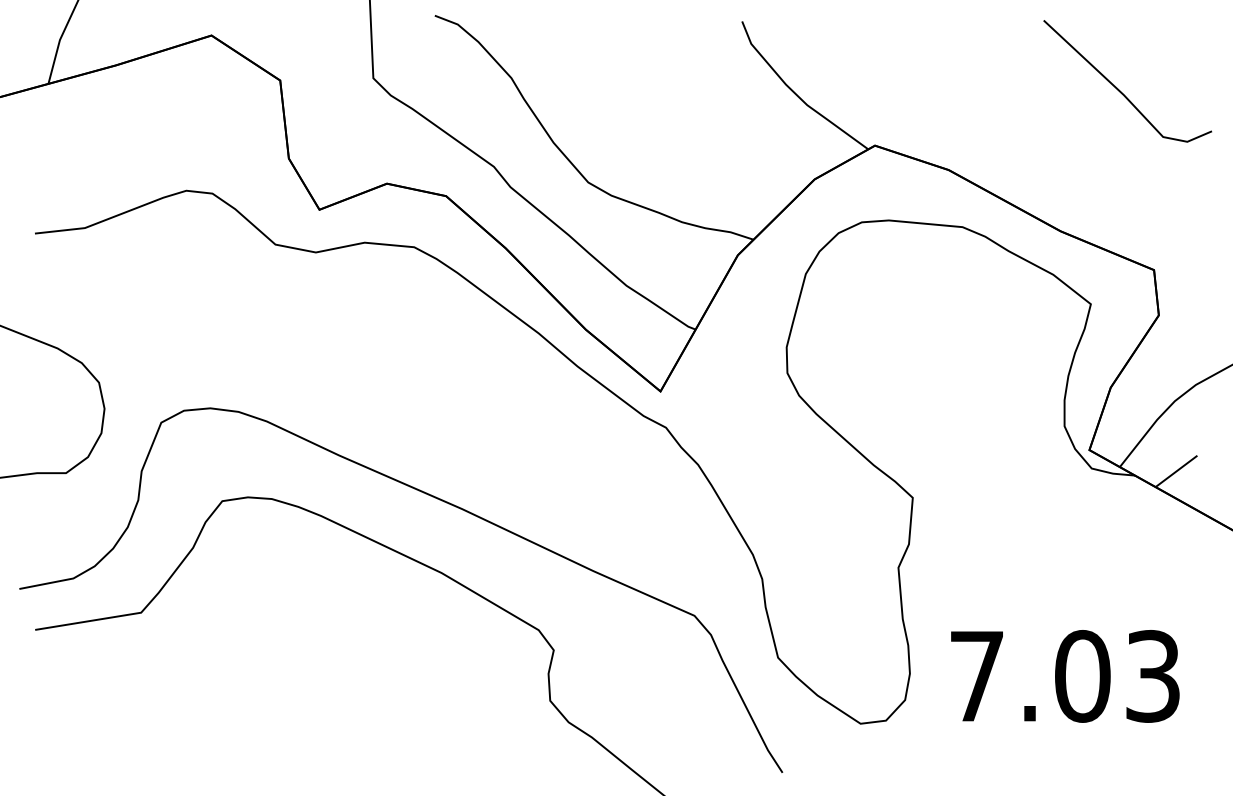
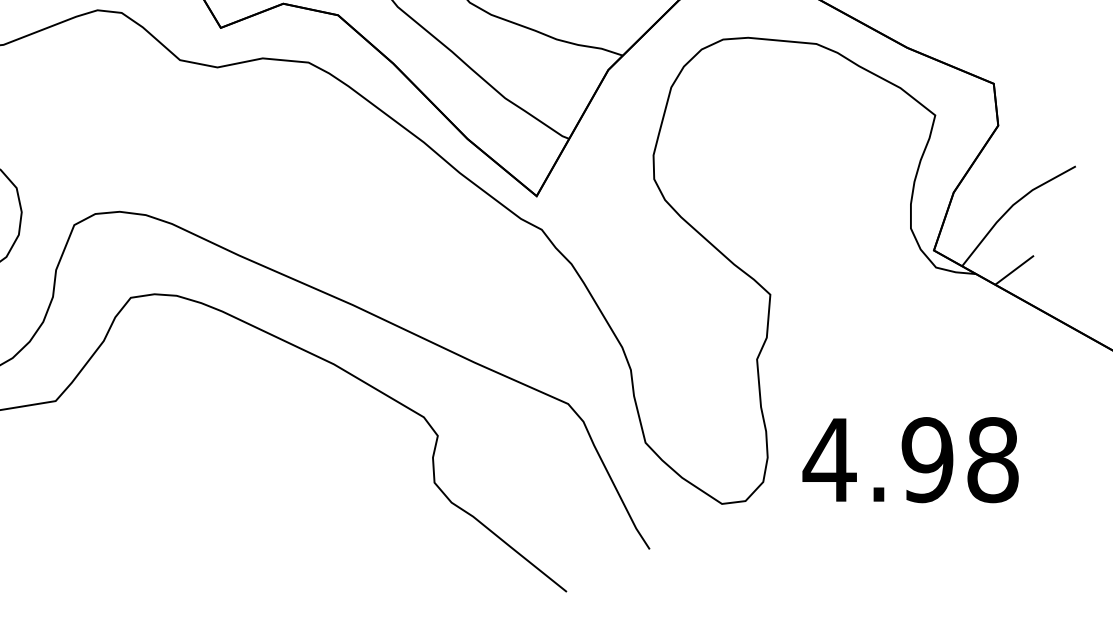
text: (1063, 676) -> (909, 460), 7.03 -> 4.98

